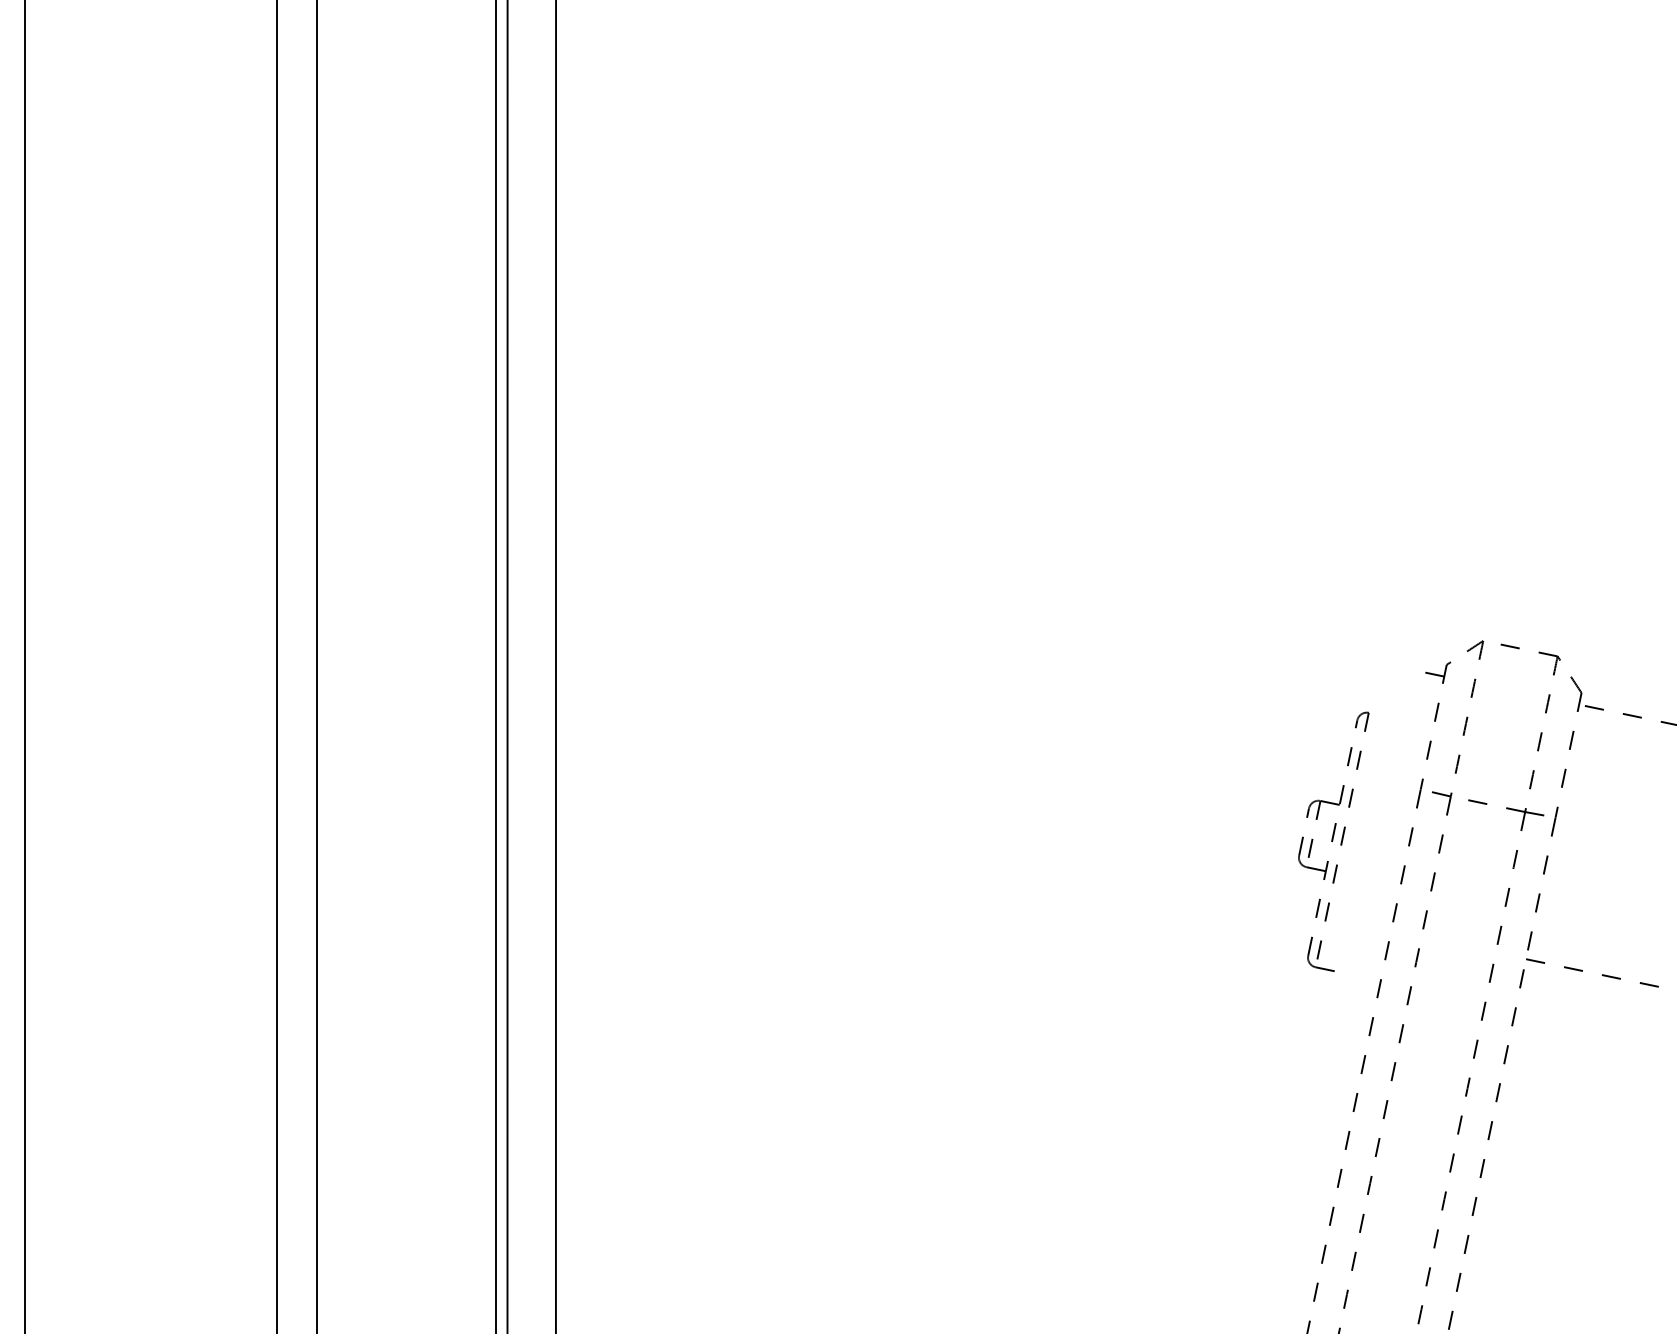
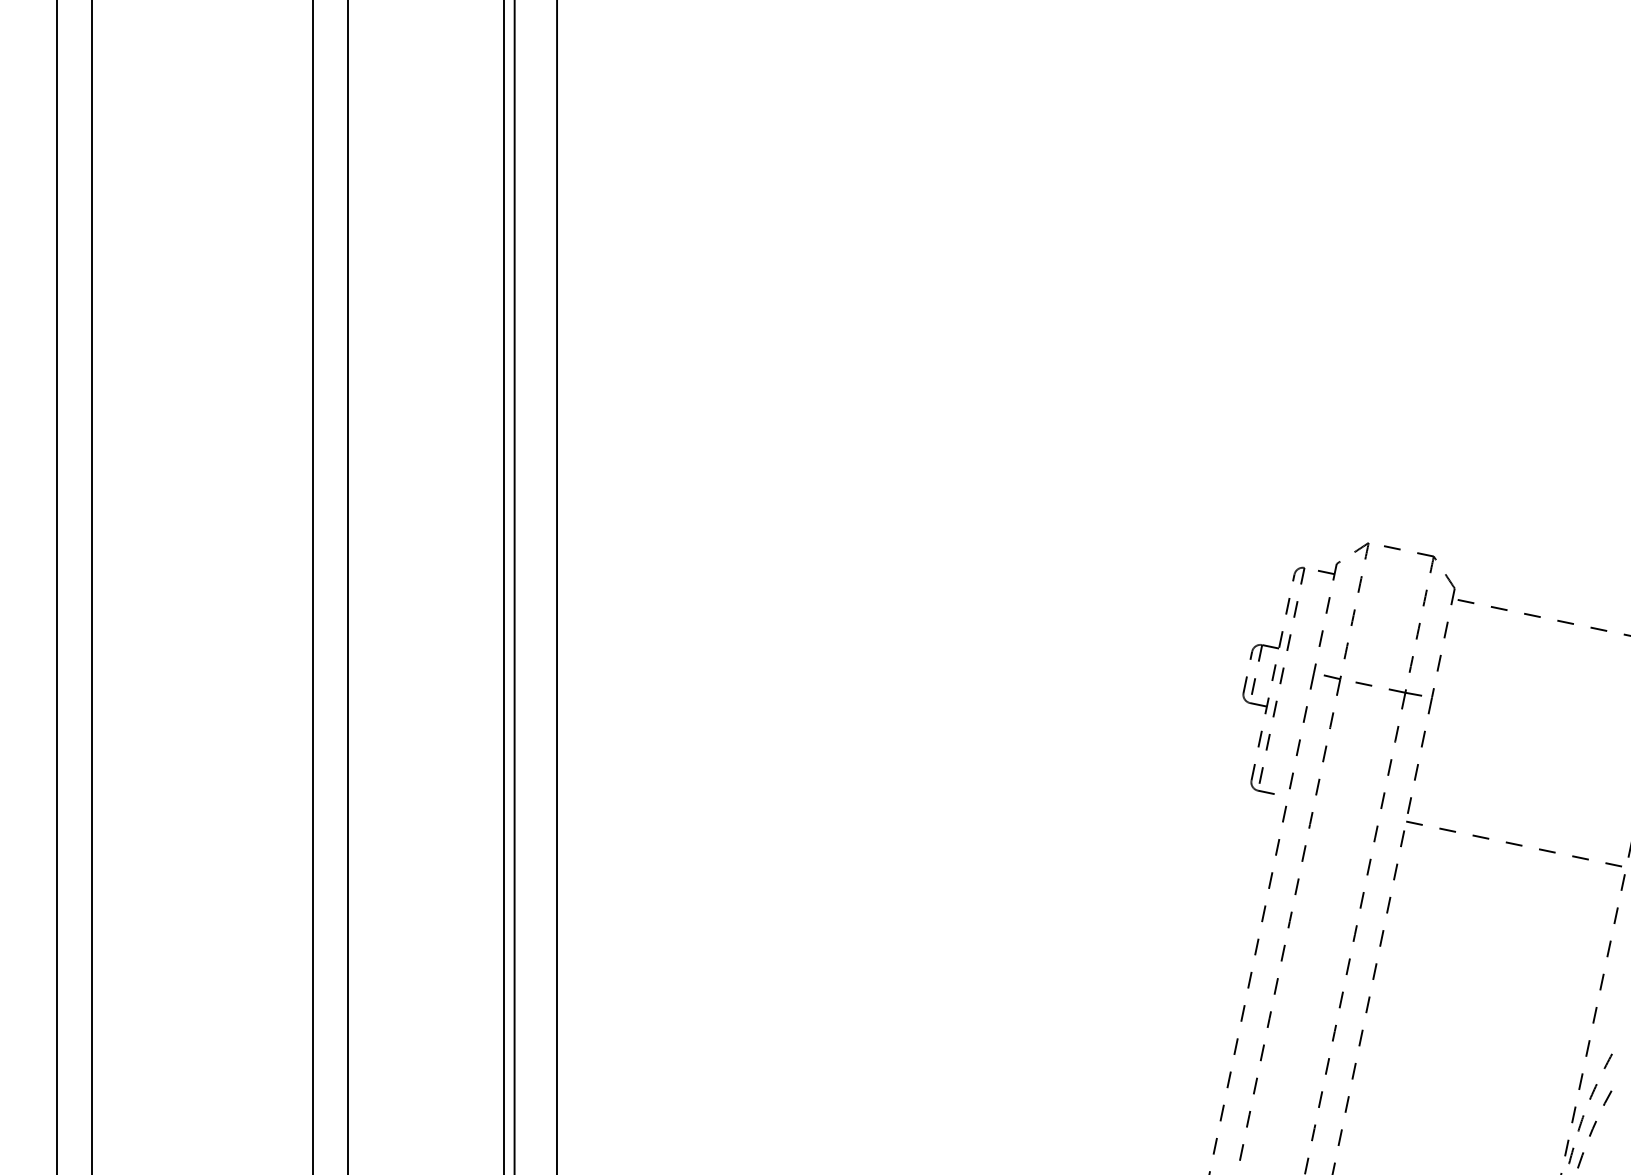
part: (1333, 841) -> (1273, 680), moved

